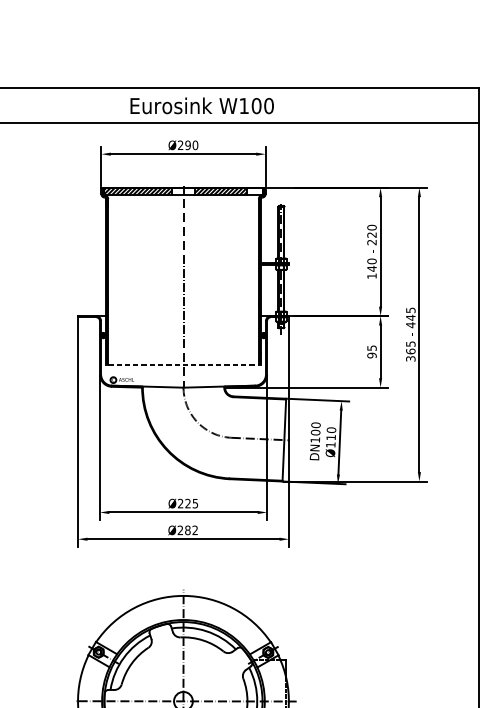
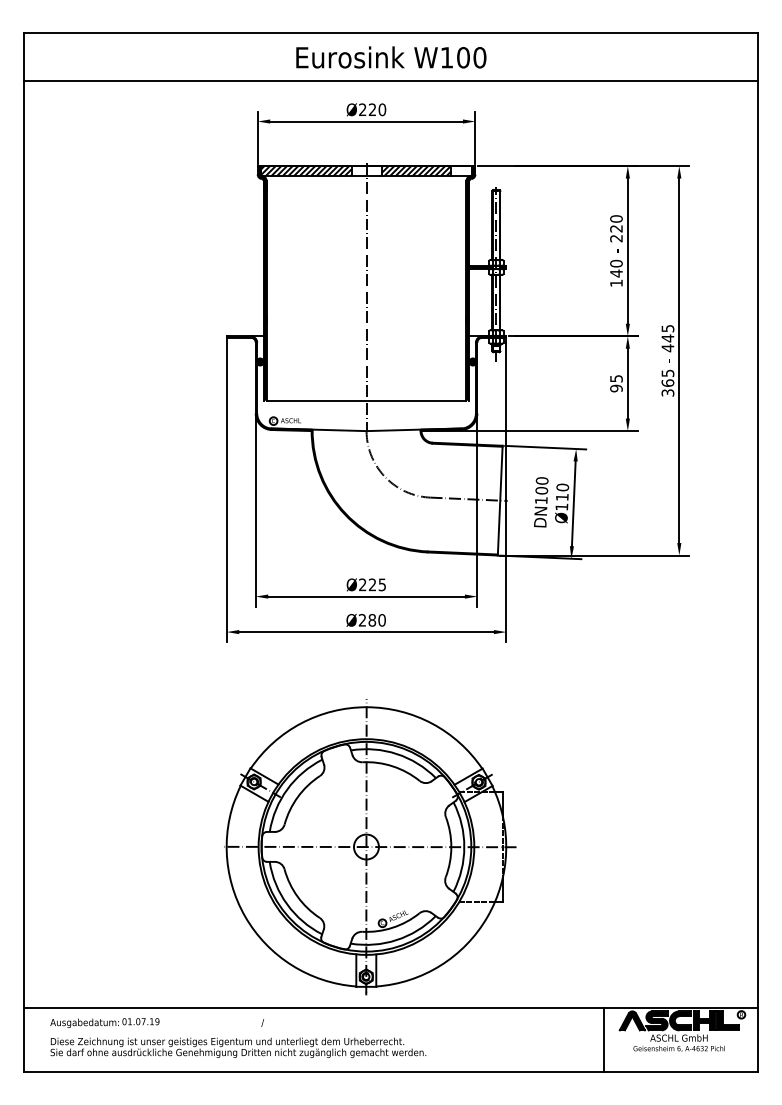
text: (188, 145) -> (372, 109), Ø290 -> Ø220
line: (183, 364) -> (366, 400), dashed -> solid
text: (194, 530) -> (381, 620), Ø282 -> Ø280

